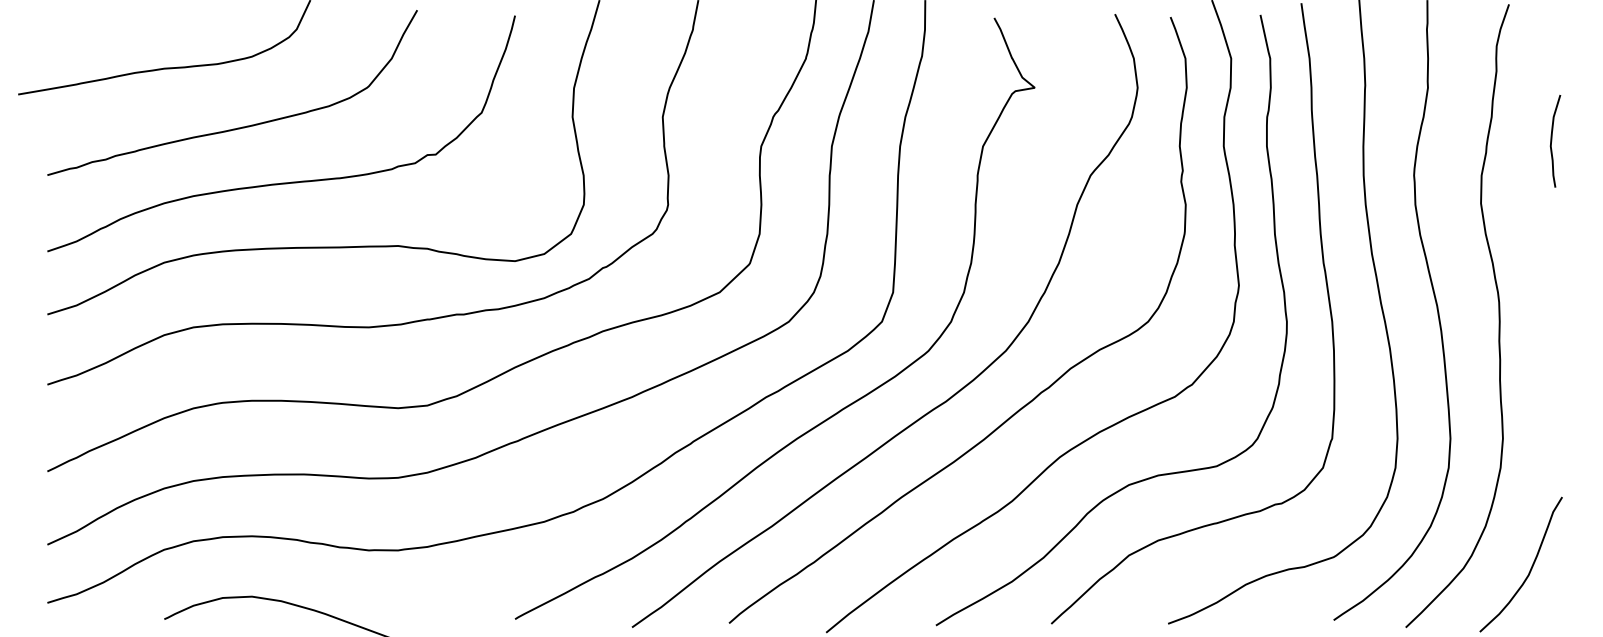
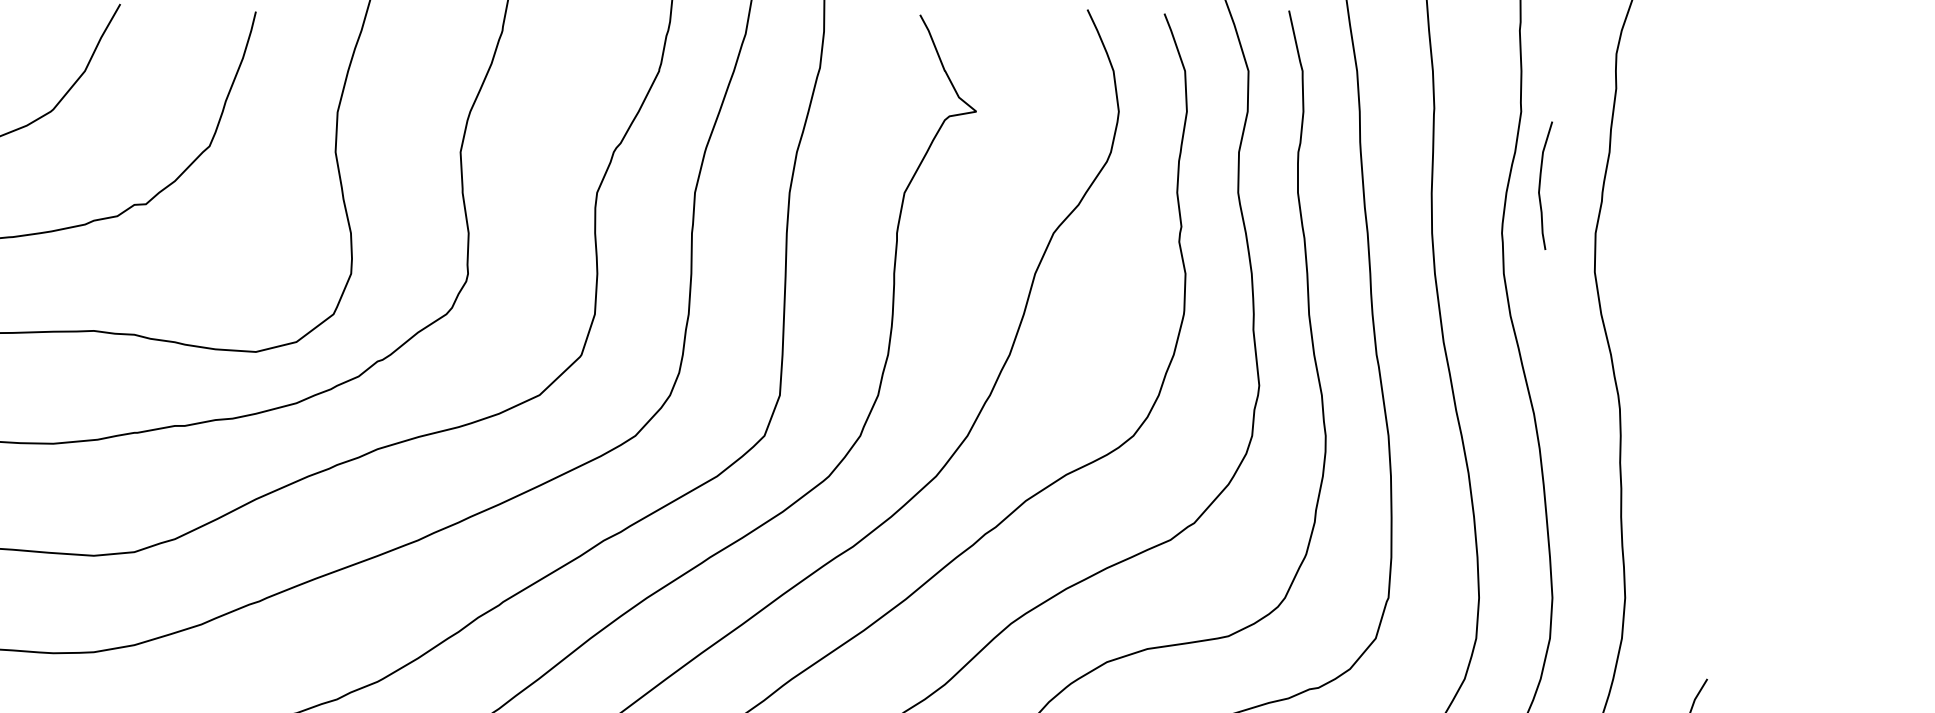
curve: (1552, 140) -> (1541, 184), moved

